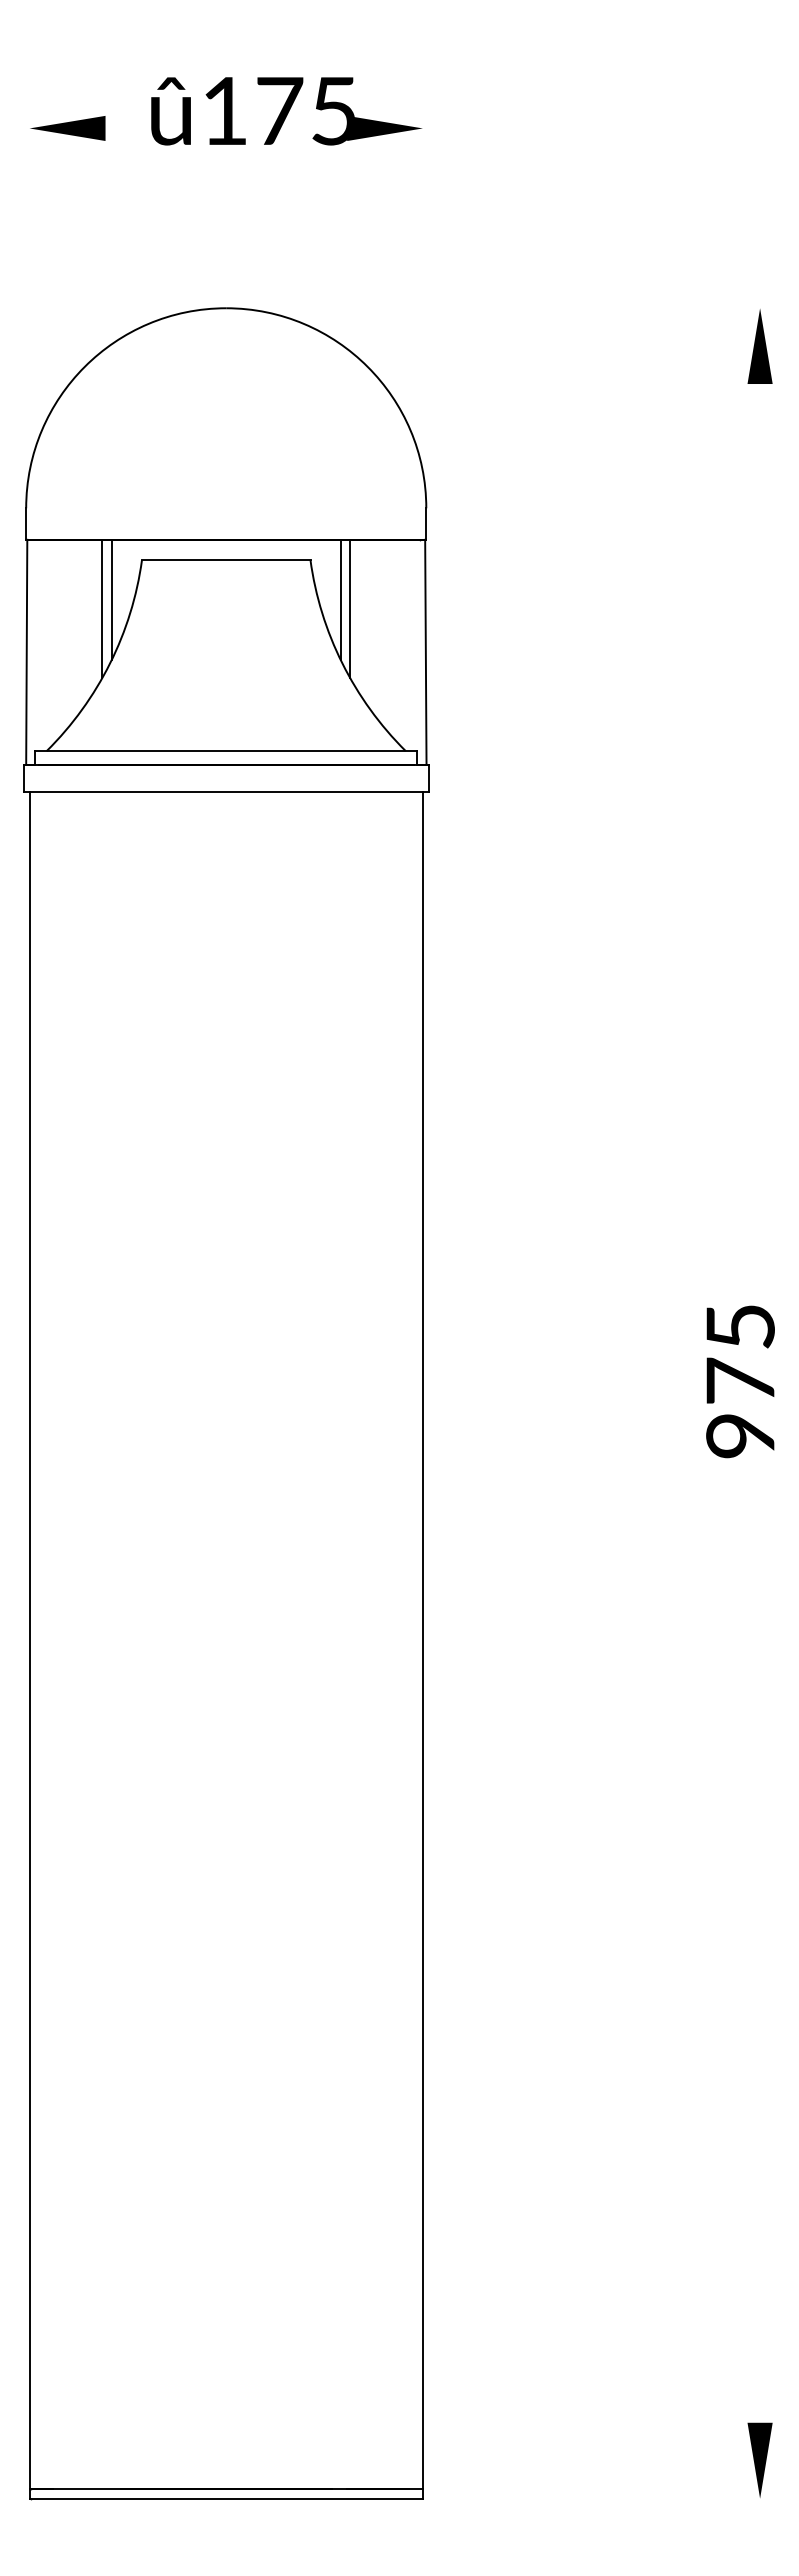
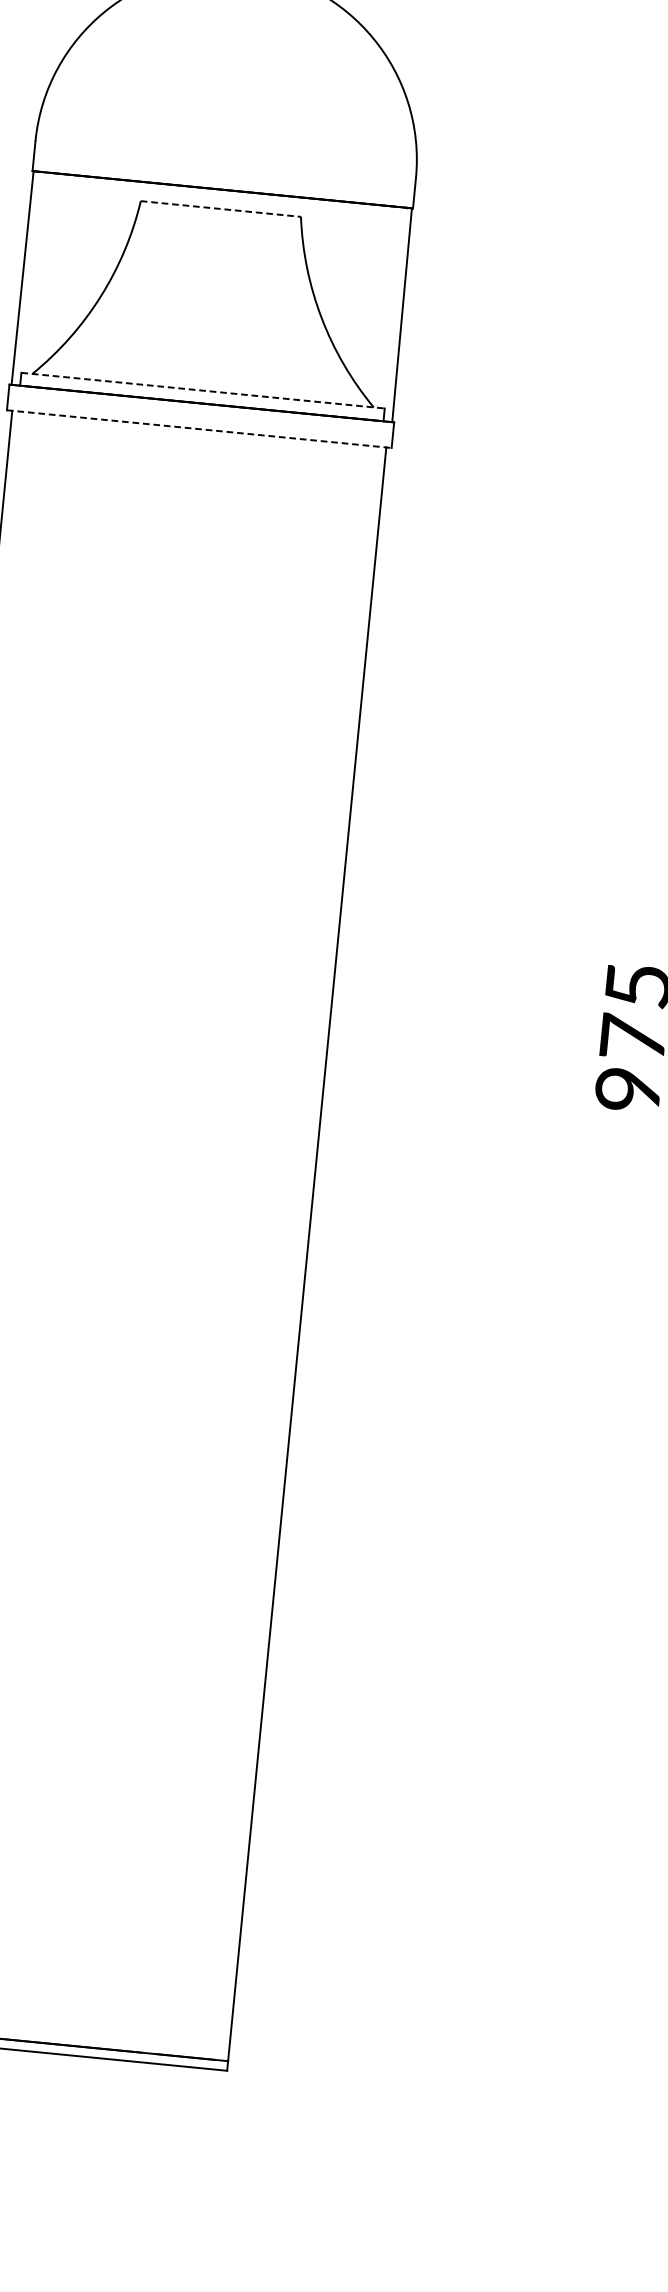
line: (226, 560) -> (221, 209), solid -> dashed
line: (111, 599) -> (108, 235), removed
line: (340, 599) -> (325, 257), removed
line: (102, 608) -> (98, 243), removed
line: (350, 608) -> (334, 266), removed
line: (226, 751) -> (203, 391), solid -> dashed
line: (226, 791) -> (199, 429), solid -> dashed
part: (759, 2459) -> (550, 2064), removed

